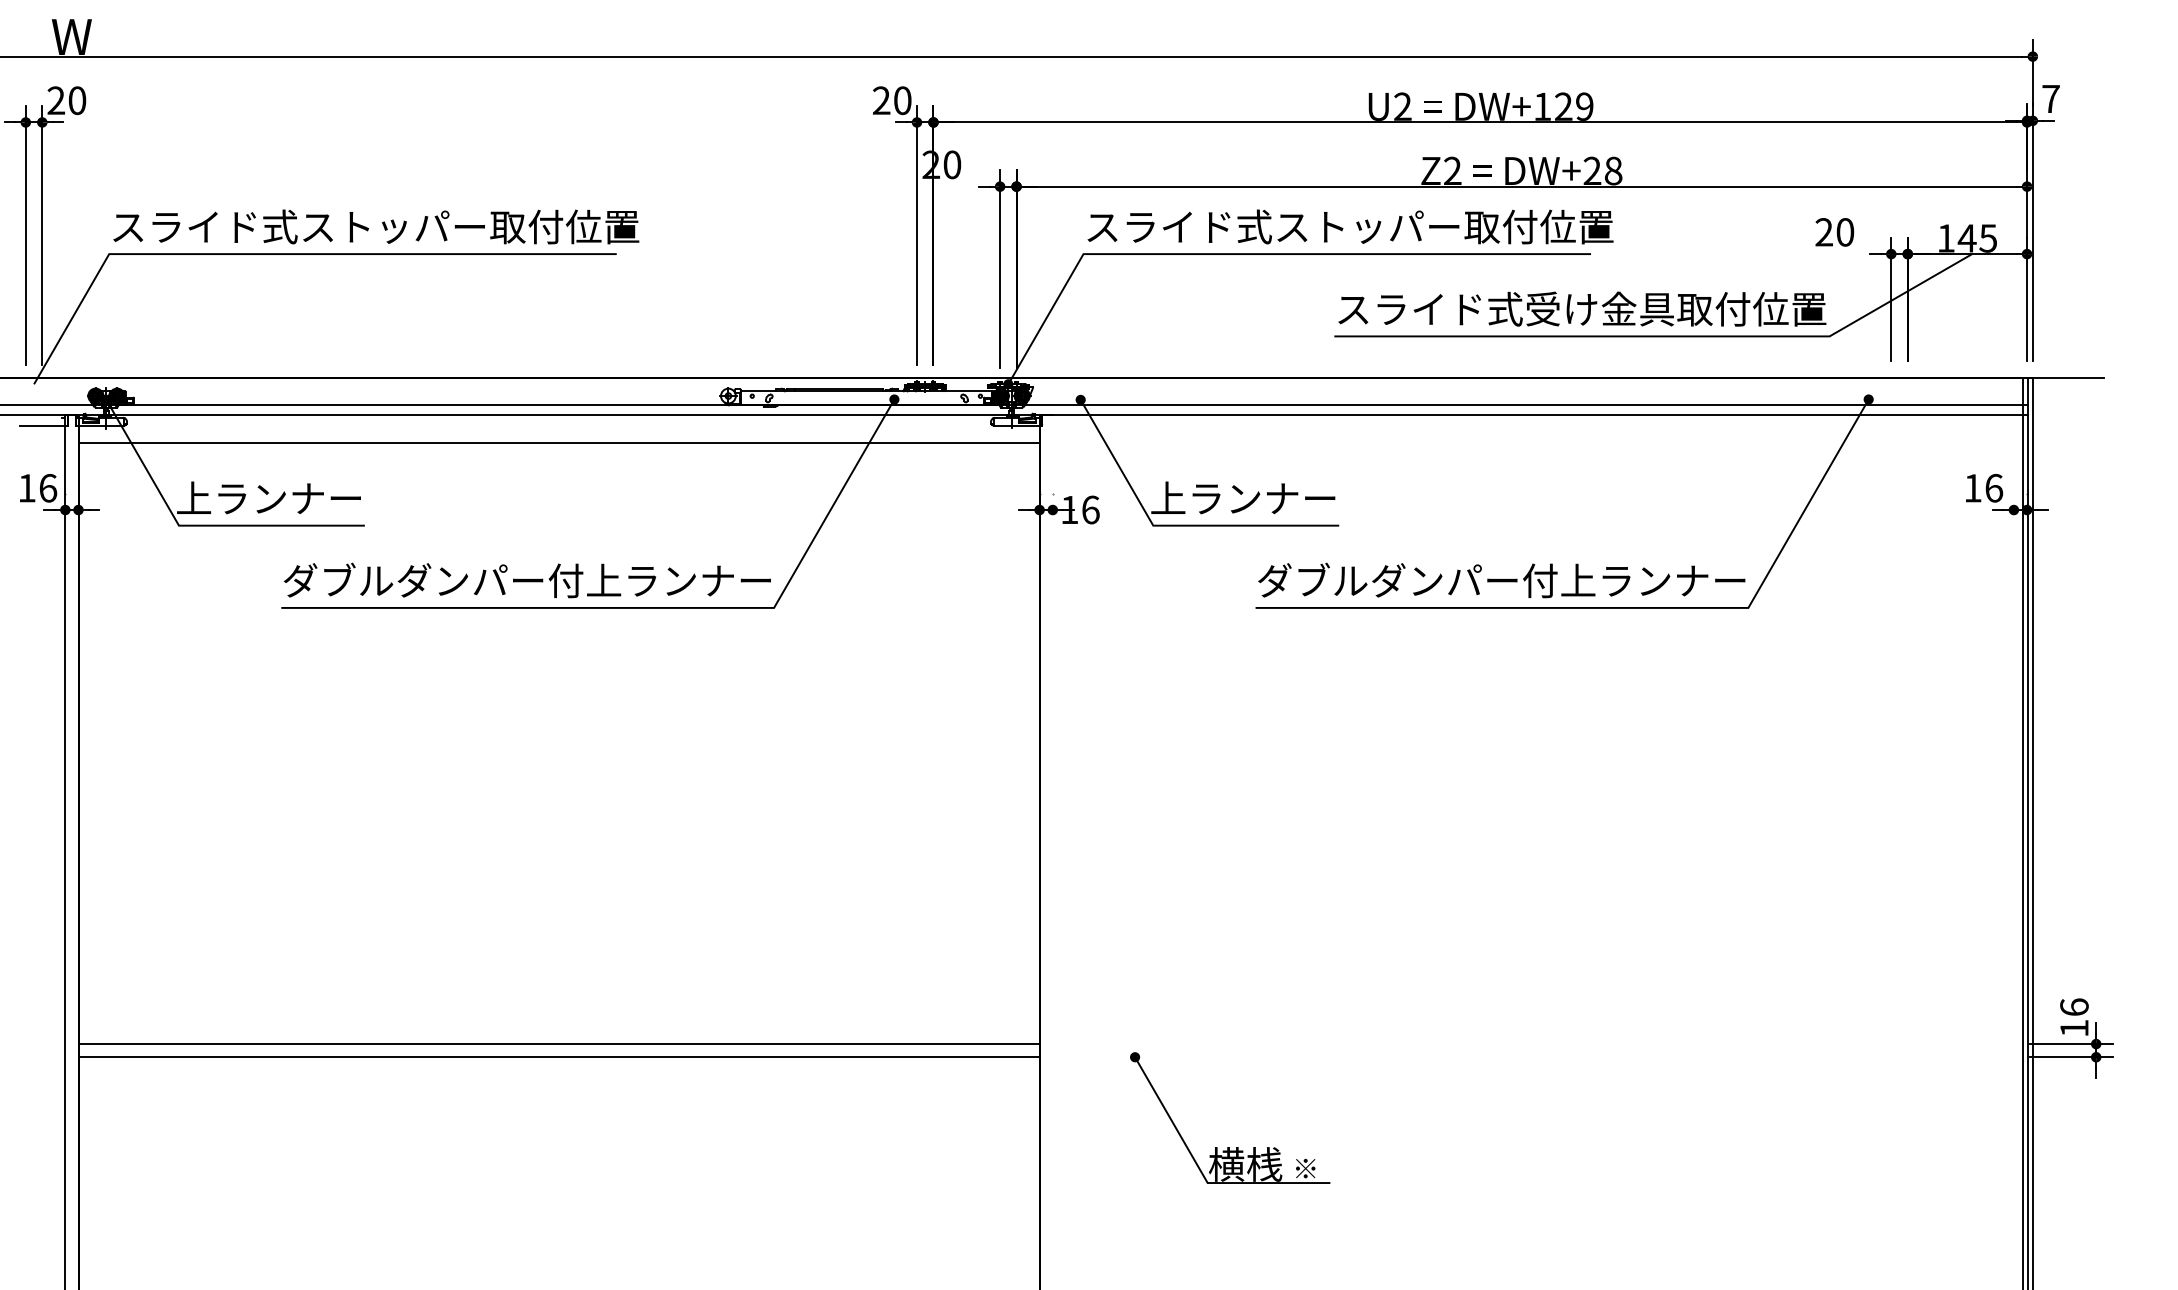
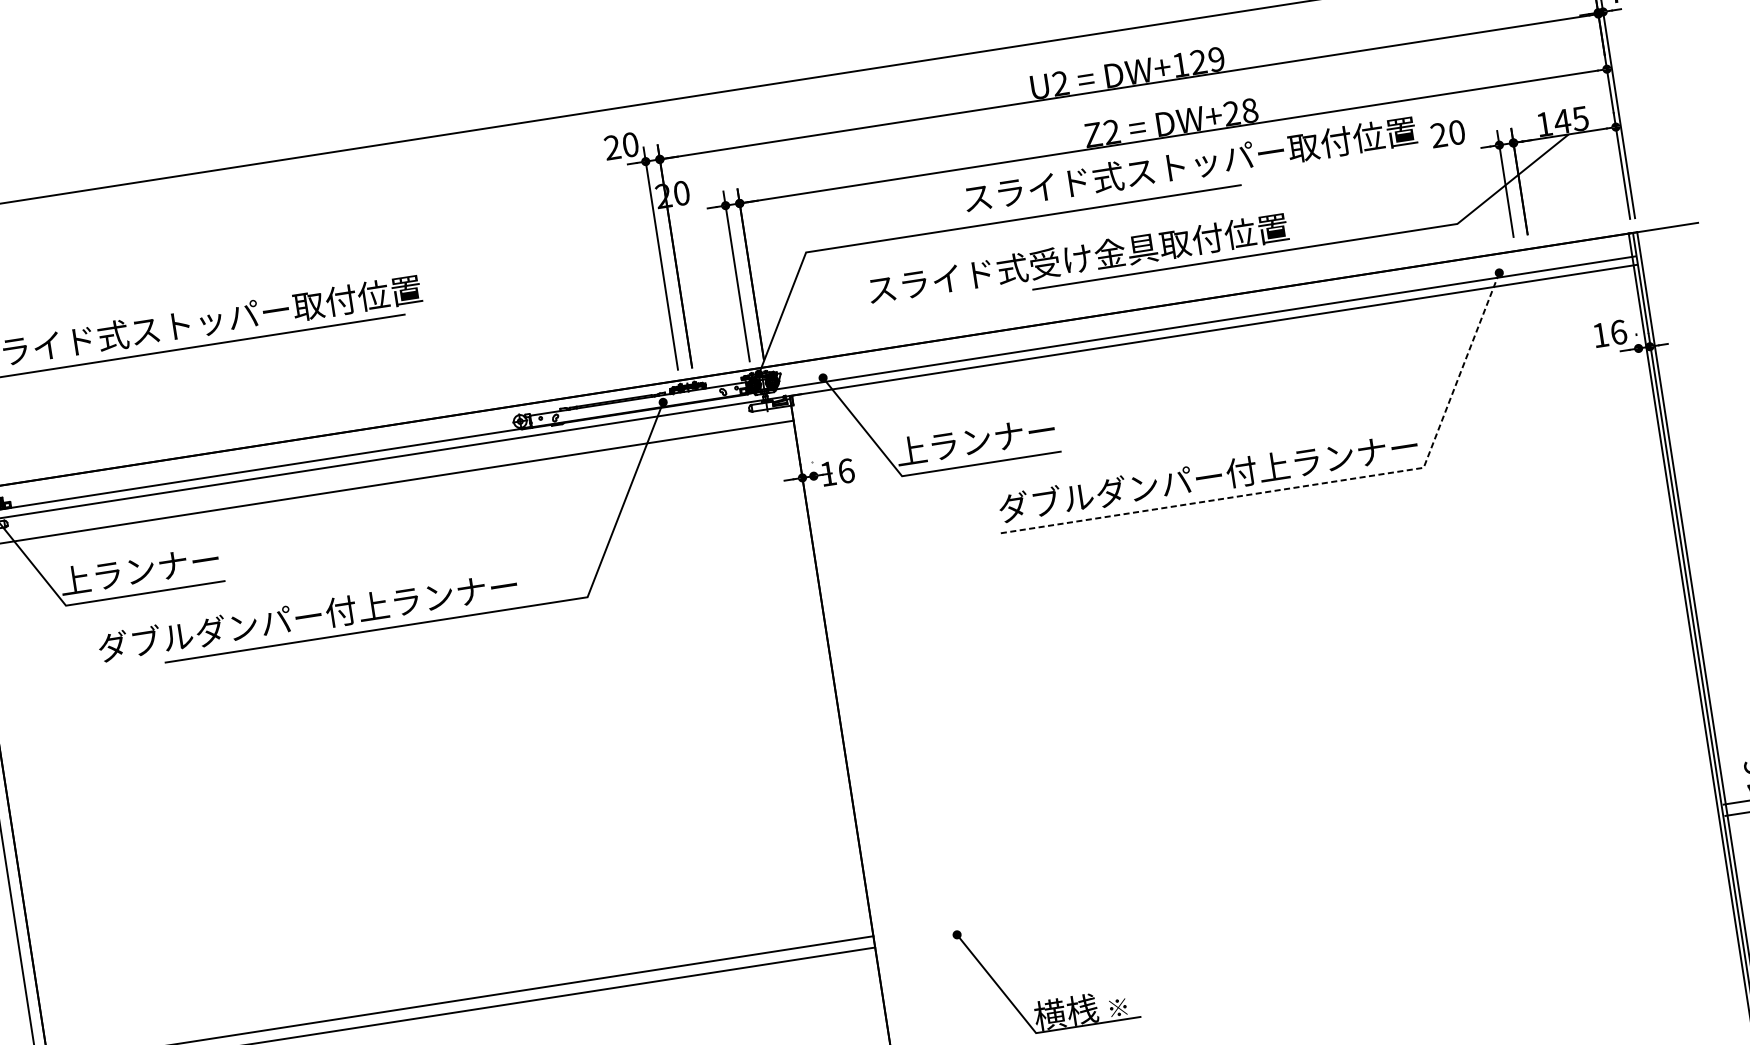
text: (1350, 226) -> (1190, 164), moved
text: (1582, 308) -> (1078, 258), moved
text: (526, 580) -> (307, 616), moved
line: (1623, 607) -> (1316, 484), solid -> dashed

